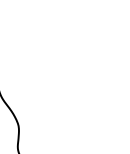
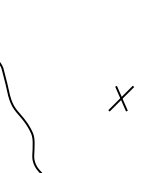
part: (104, 95) -> (120, 98), added

